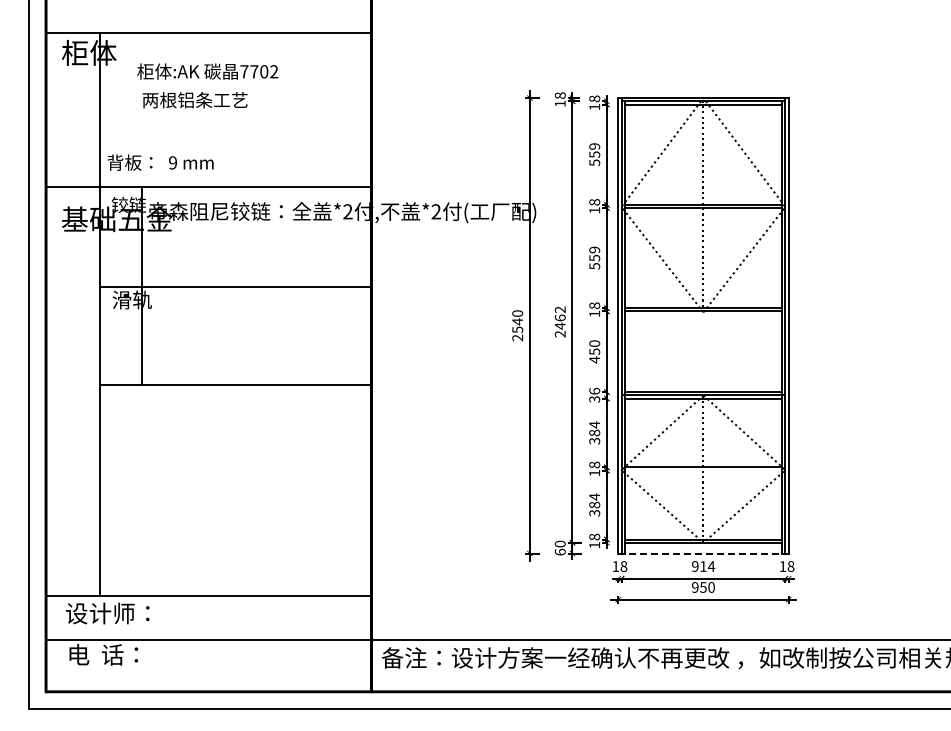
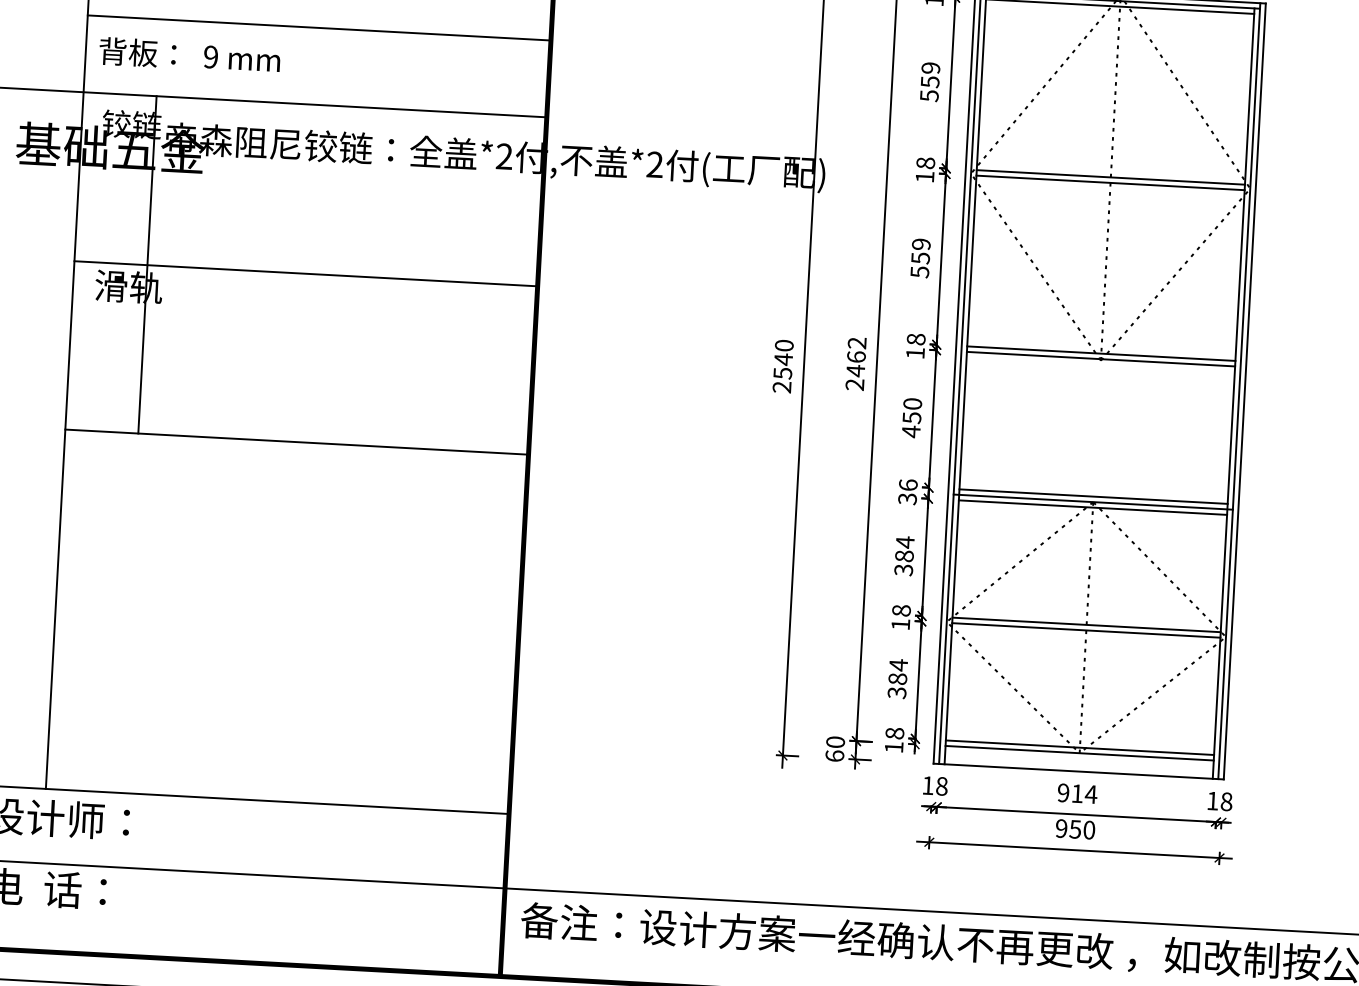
line: (235, 142) -> (319, 28), added
line: (703, 470) -> (1086, 630), added
line: (703, 553) -> (1078, 771), dashed -> solid

